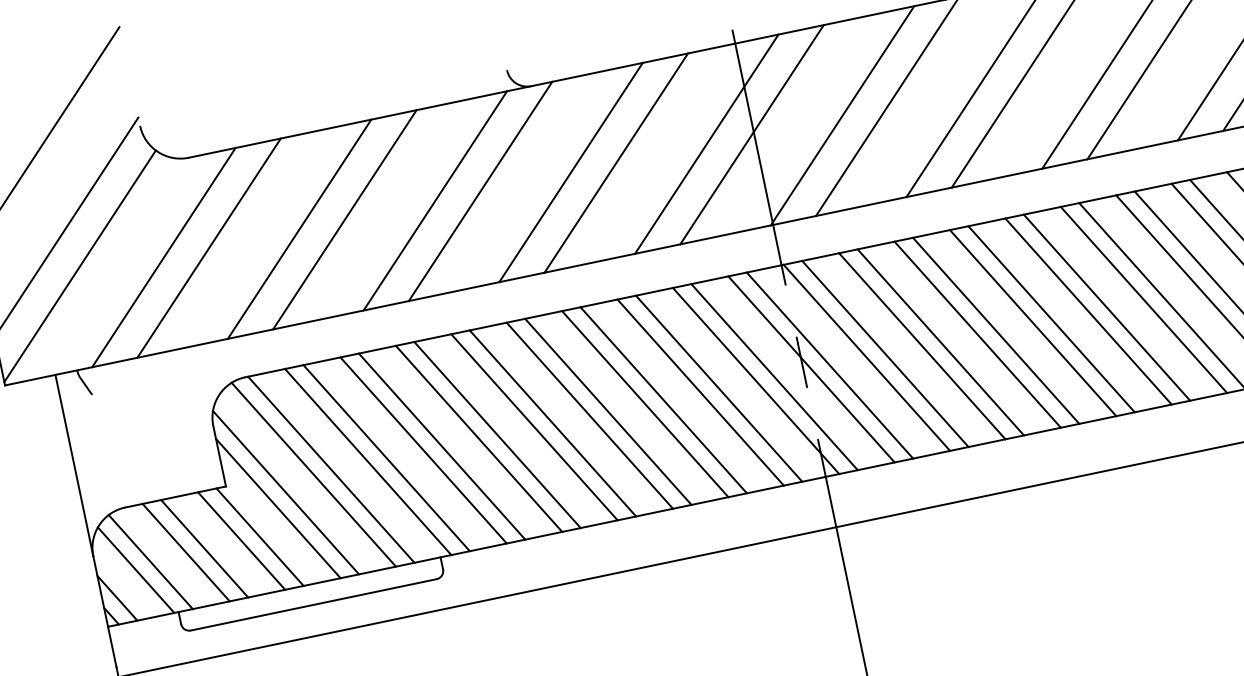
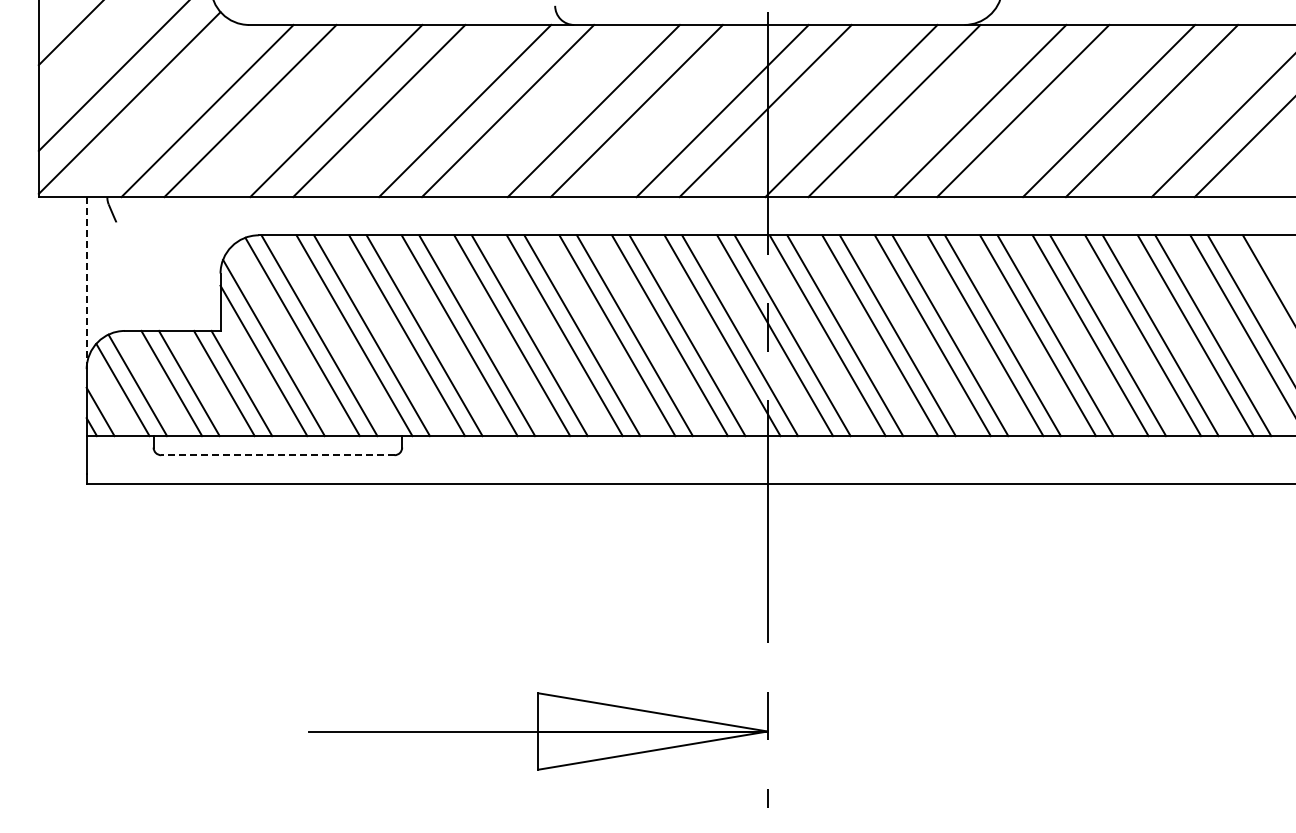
line: (74, 464) -> (86, 282), solid -> dashed
line: (313, 605) -> (277, 455), solid -> dashed

